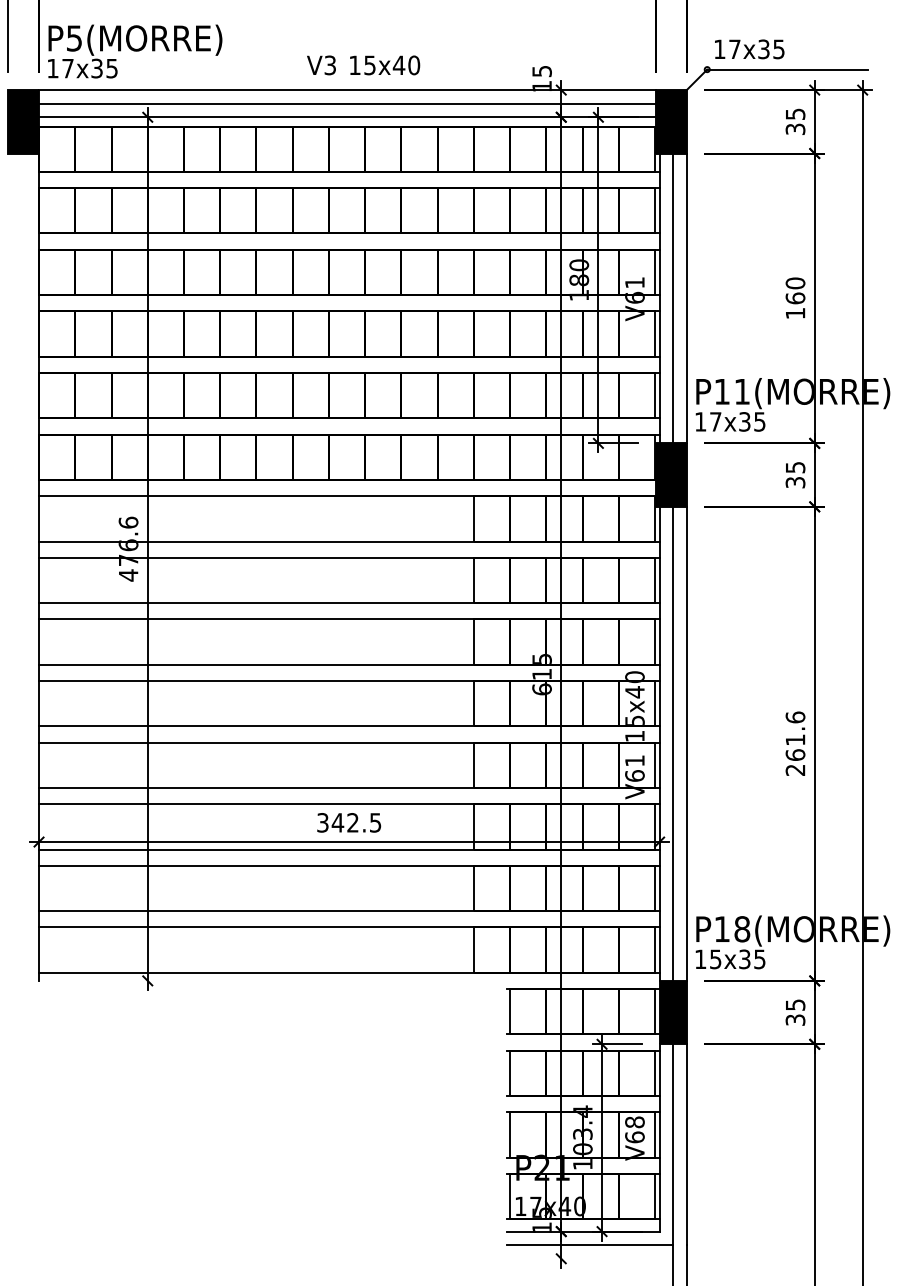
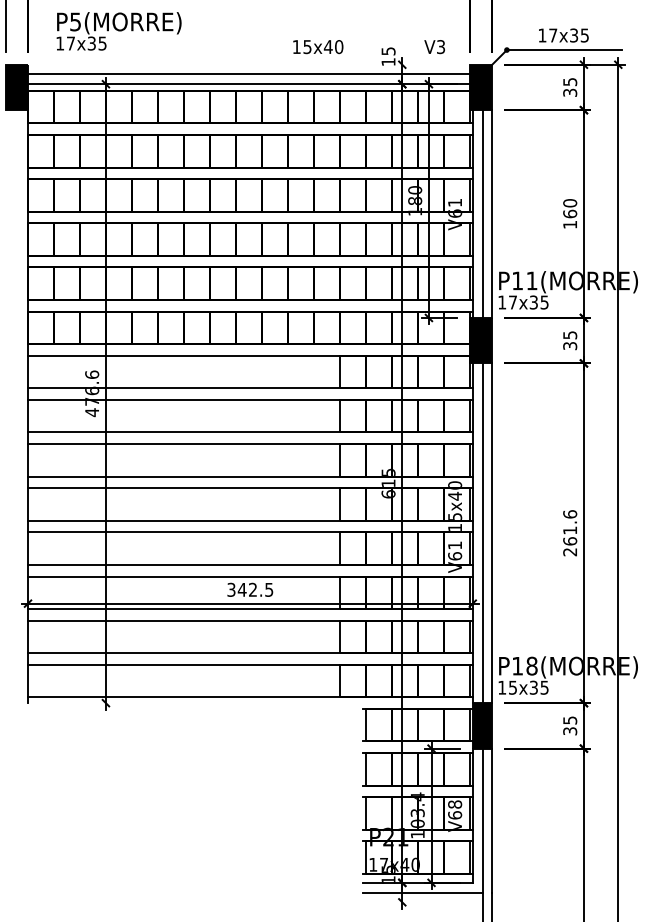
text: (749, 49) -> (563, 35), moved
text: (135, 51) -> (119, 31), moved
text: (321, 65) -> (434, 47), moved
text: (385, 65) -> (318, 47), moved
line: (347, 90) -> (249, 65), removed

